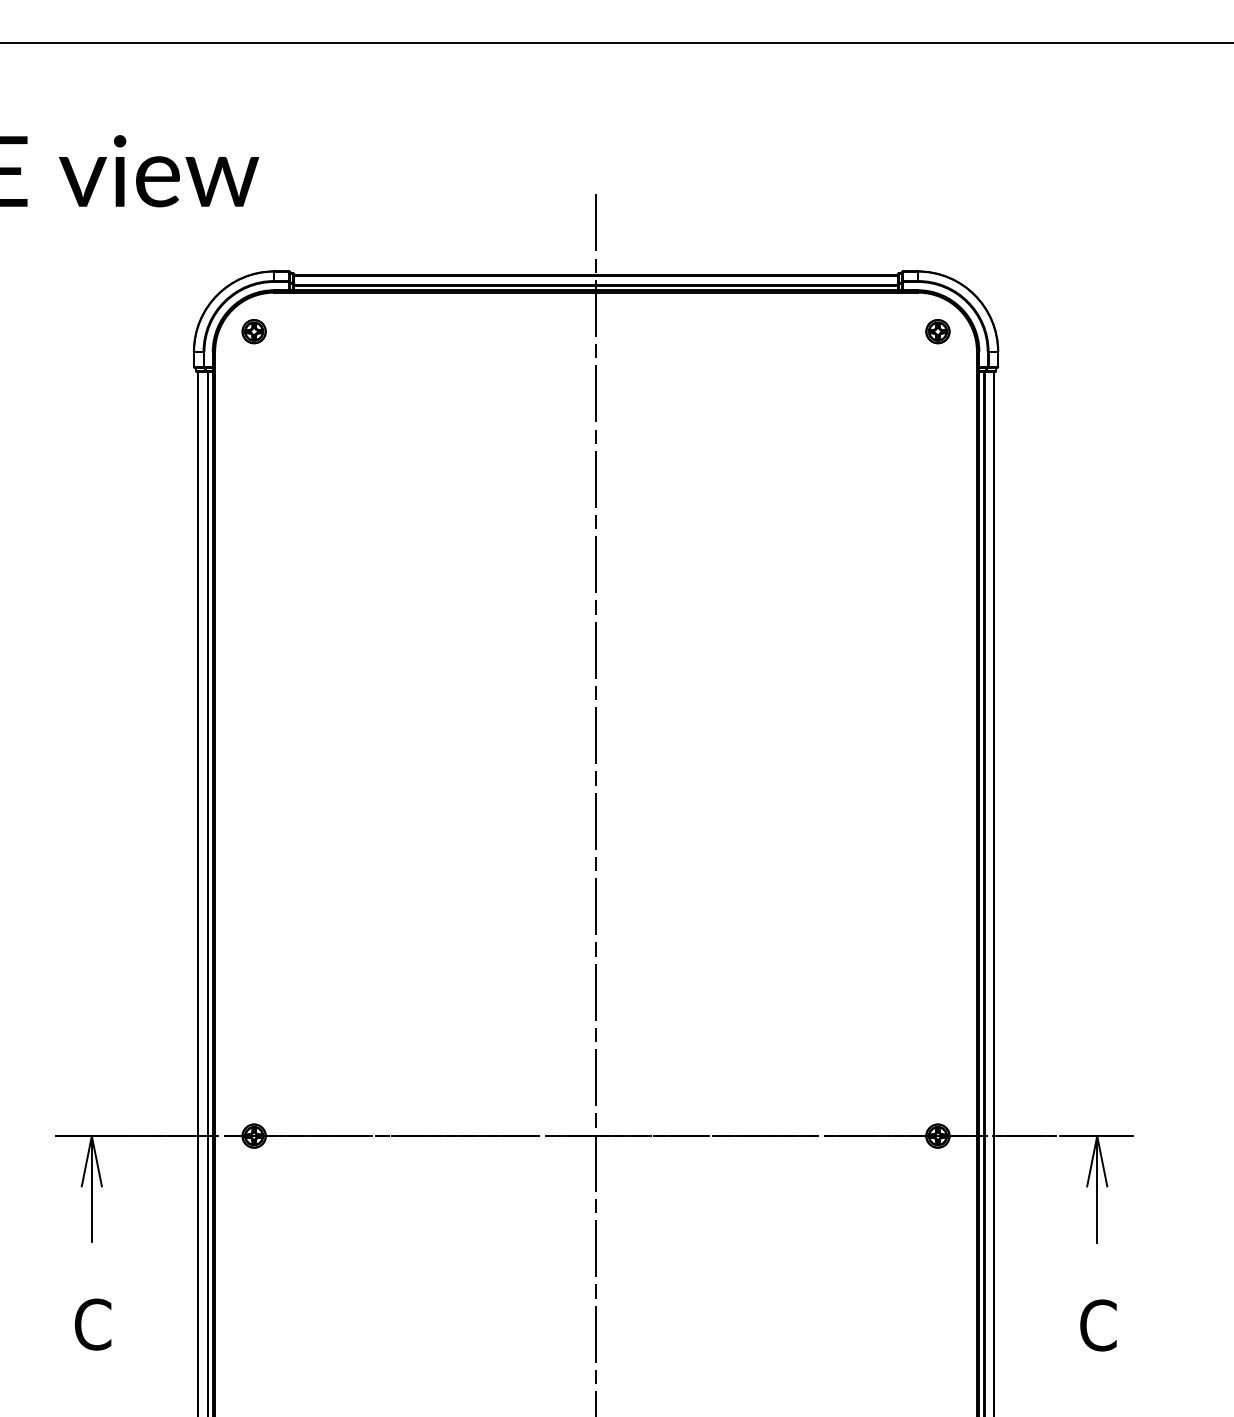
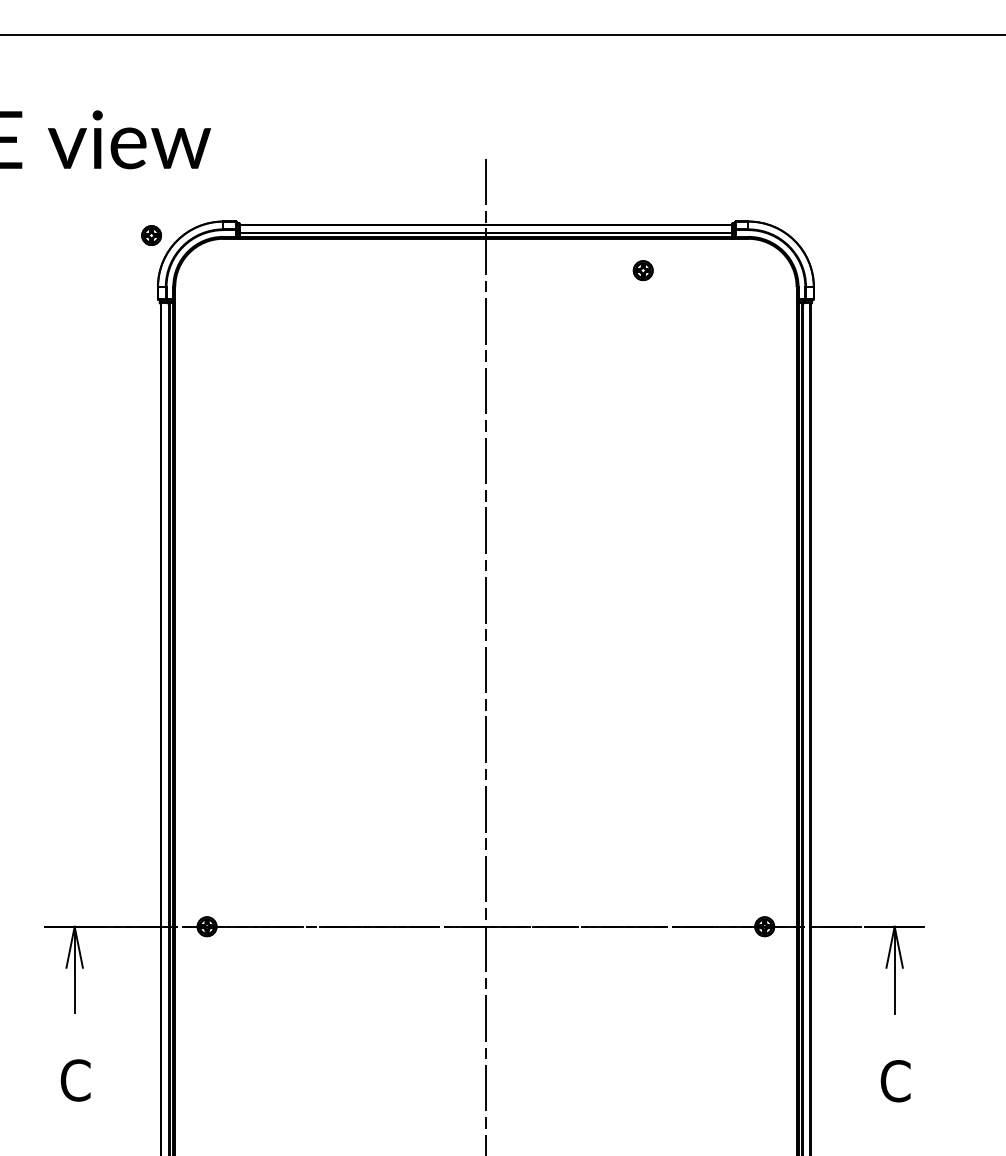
part: (253, 331) -> (151, 235), moved
part: (937, 331) -> (642, 270), moved

